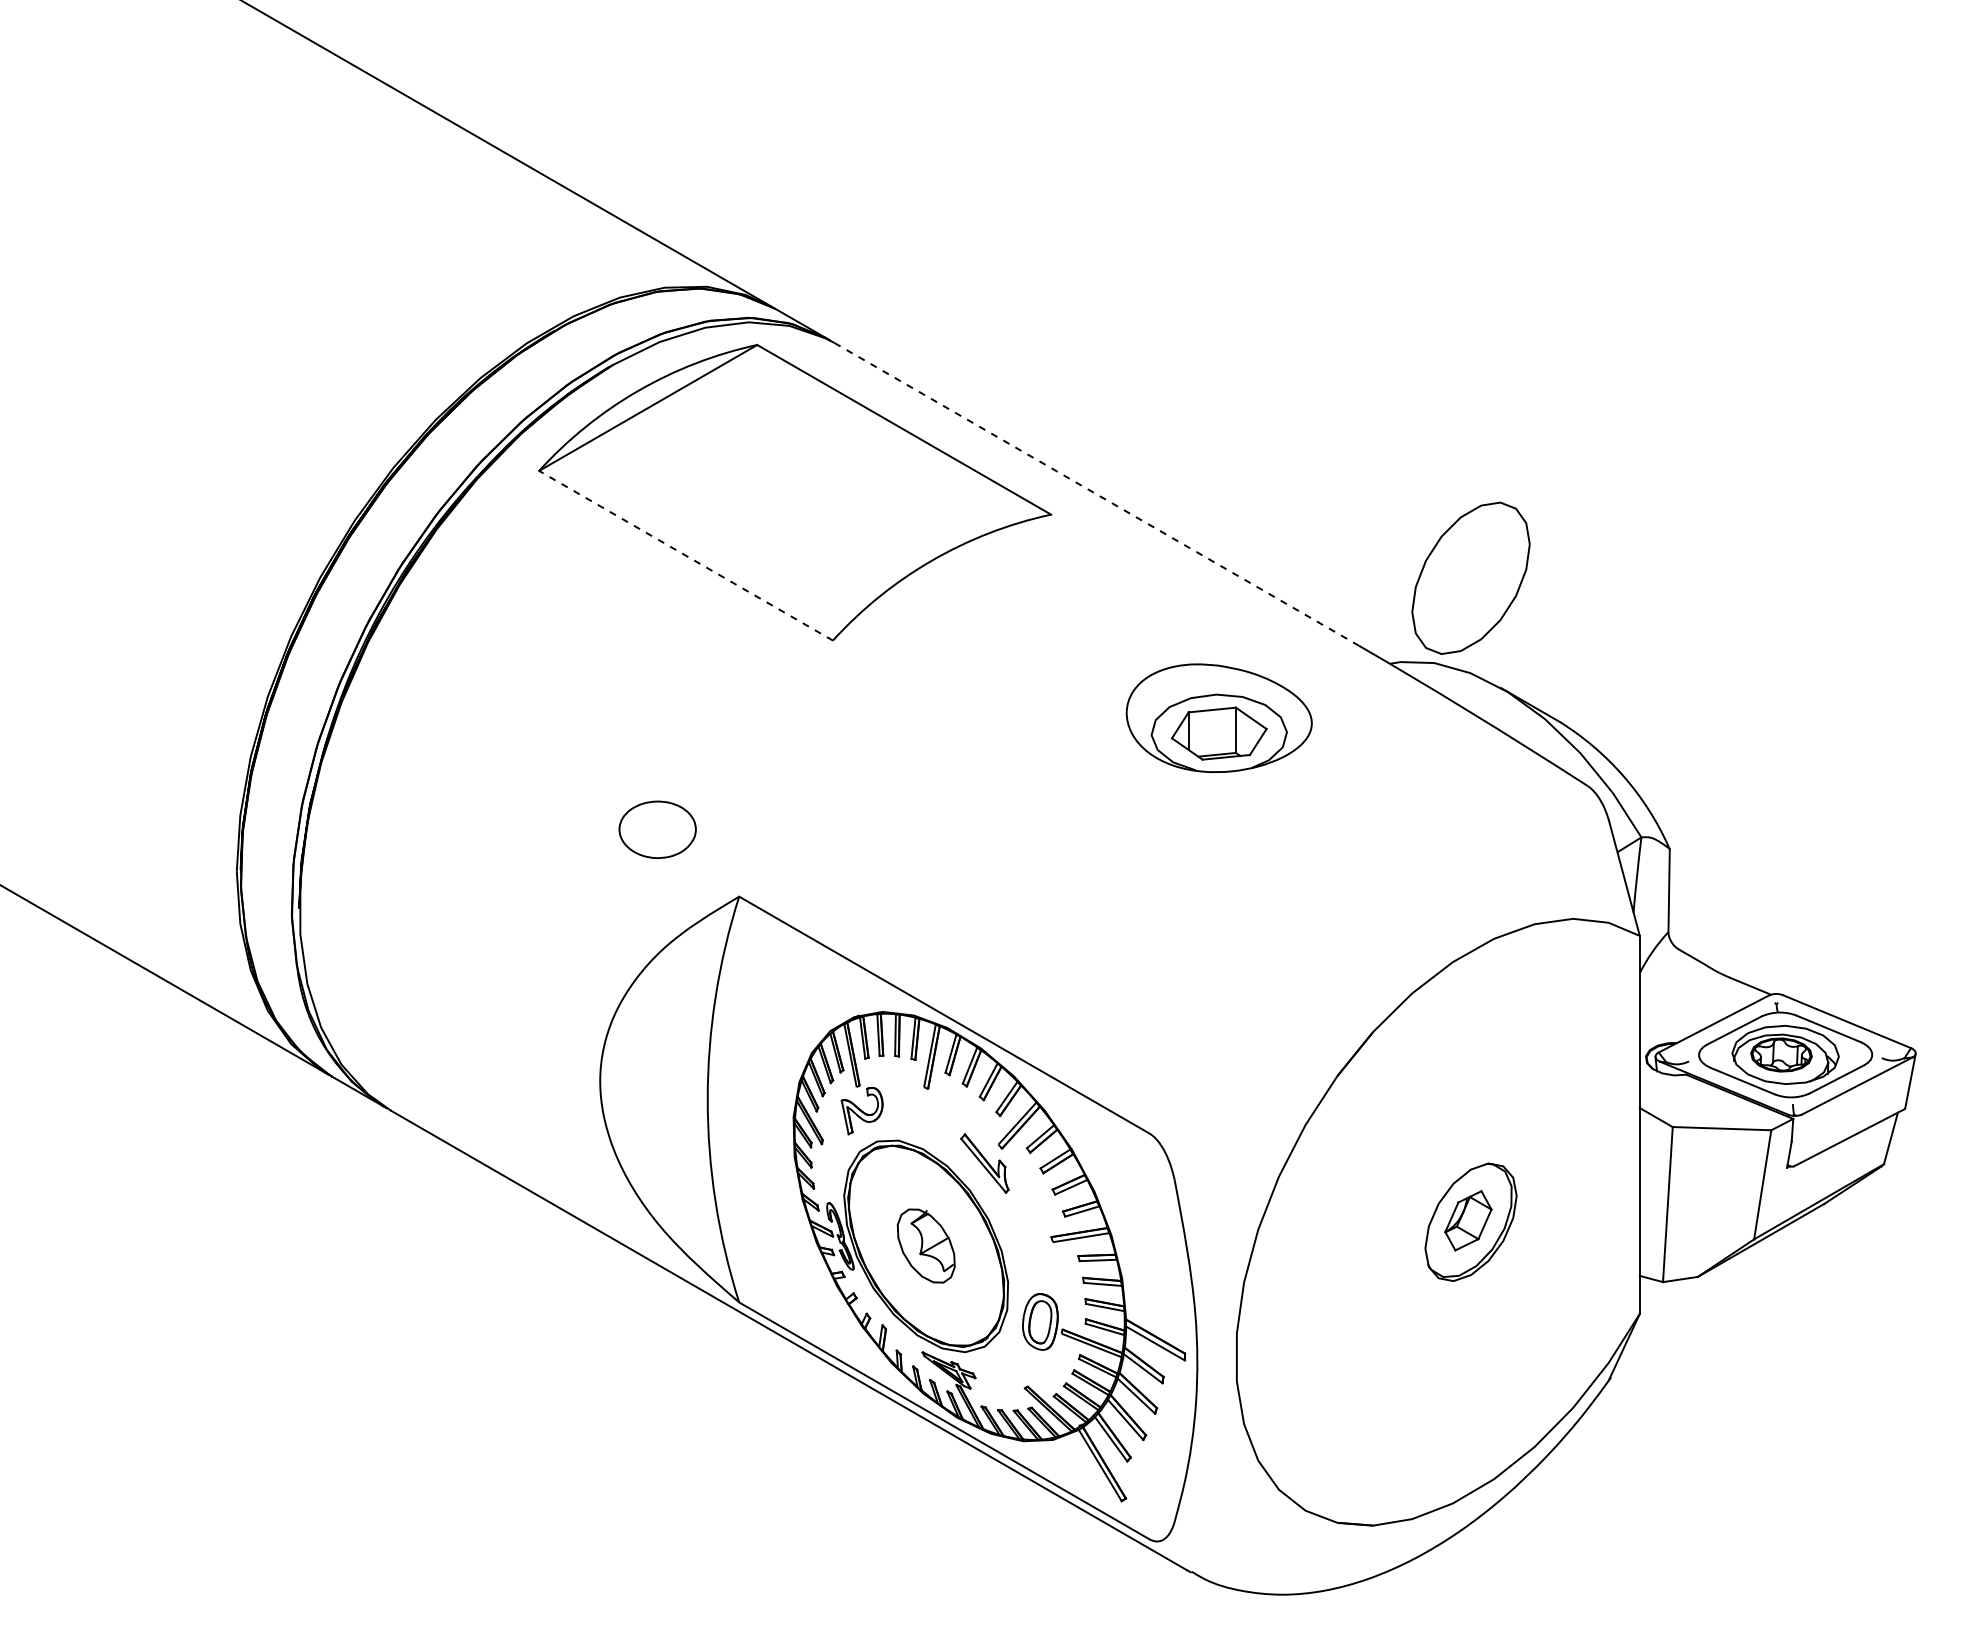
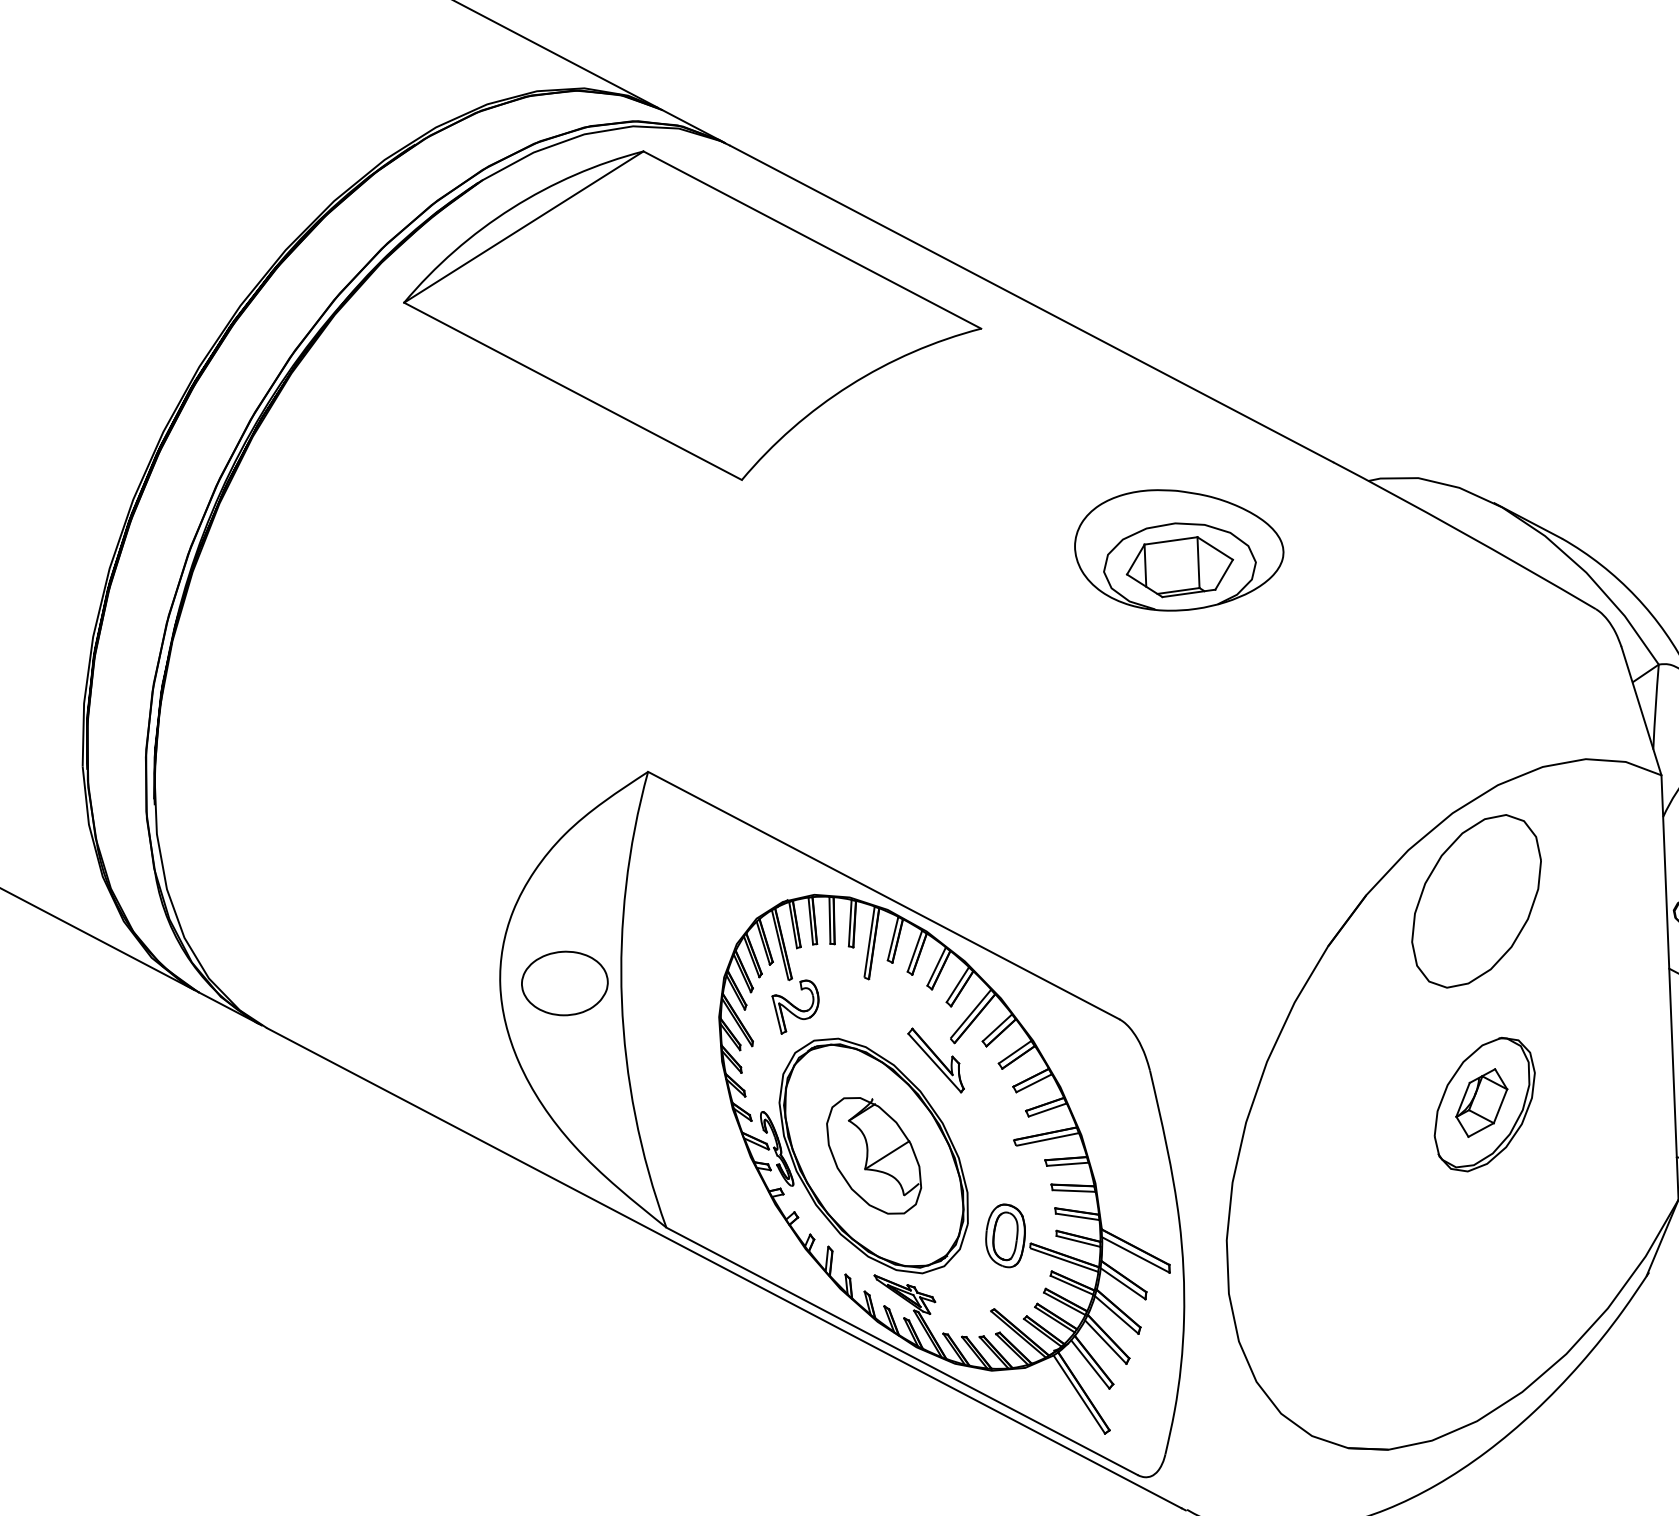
line: (1096, 494) -> (1031, 304), dashed -> solid
line: (686, 555) -> (573, 391), dashed -> solid
part: (1470, 577) -> (1475, 900), moved
part: (657, 829) -> (564, 983), moved
part: (925, 1245) -> (873, 1155), size x1.43

